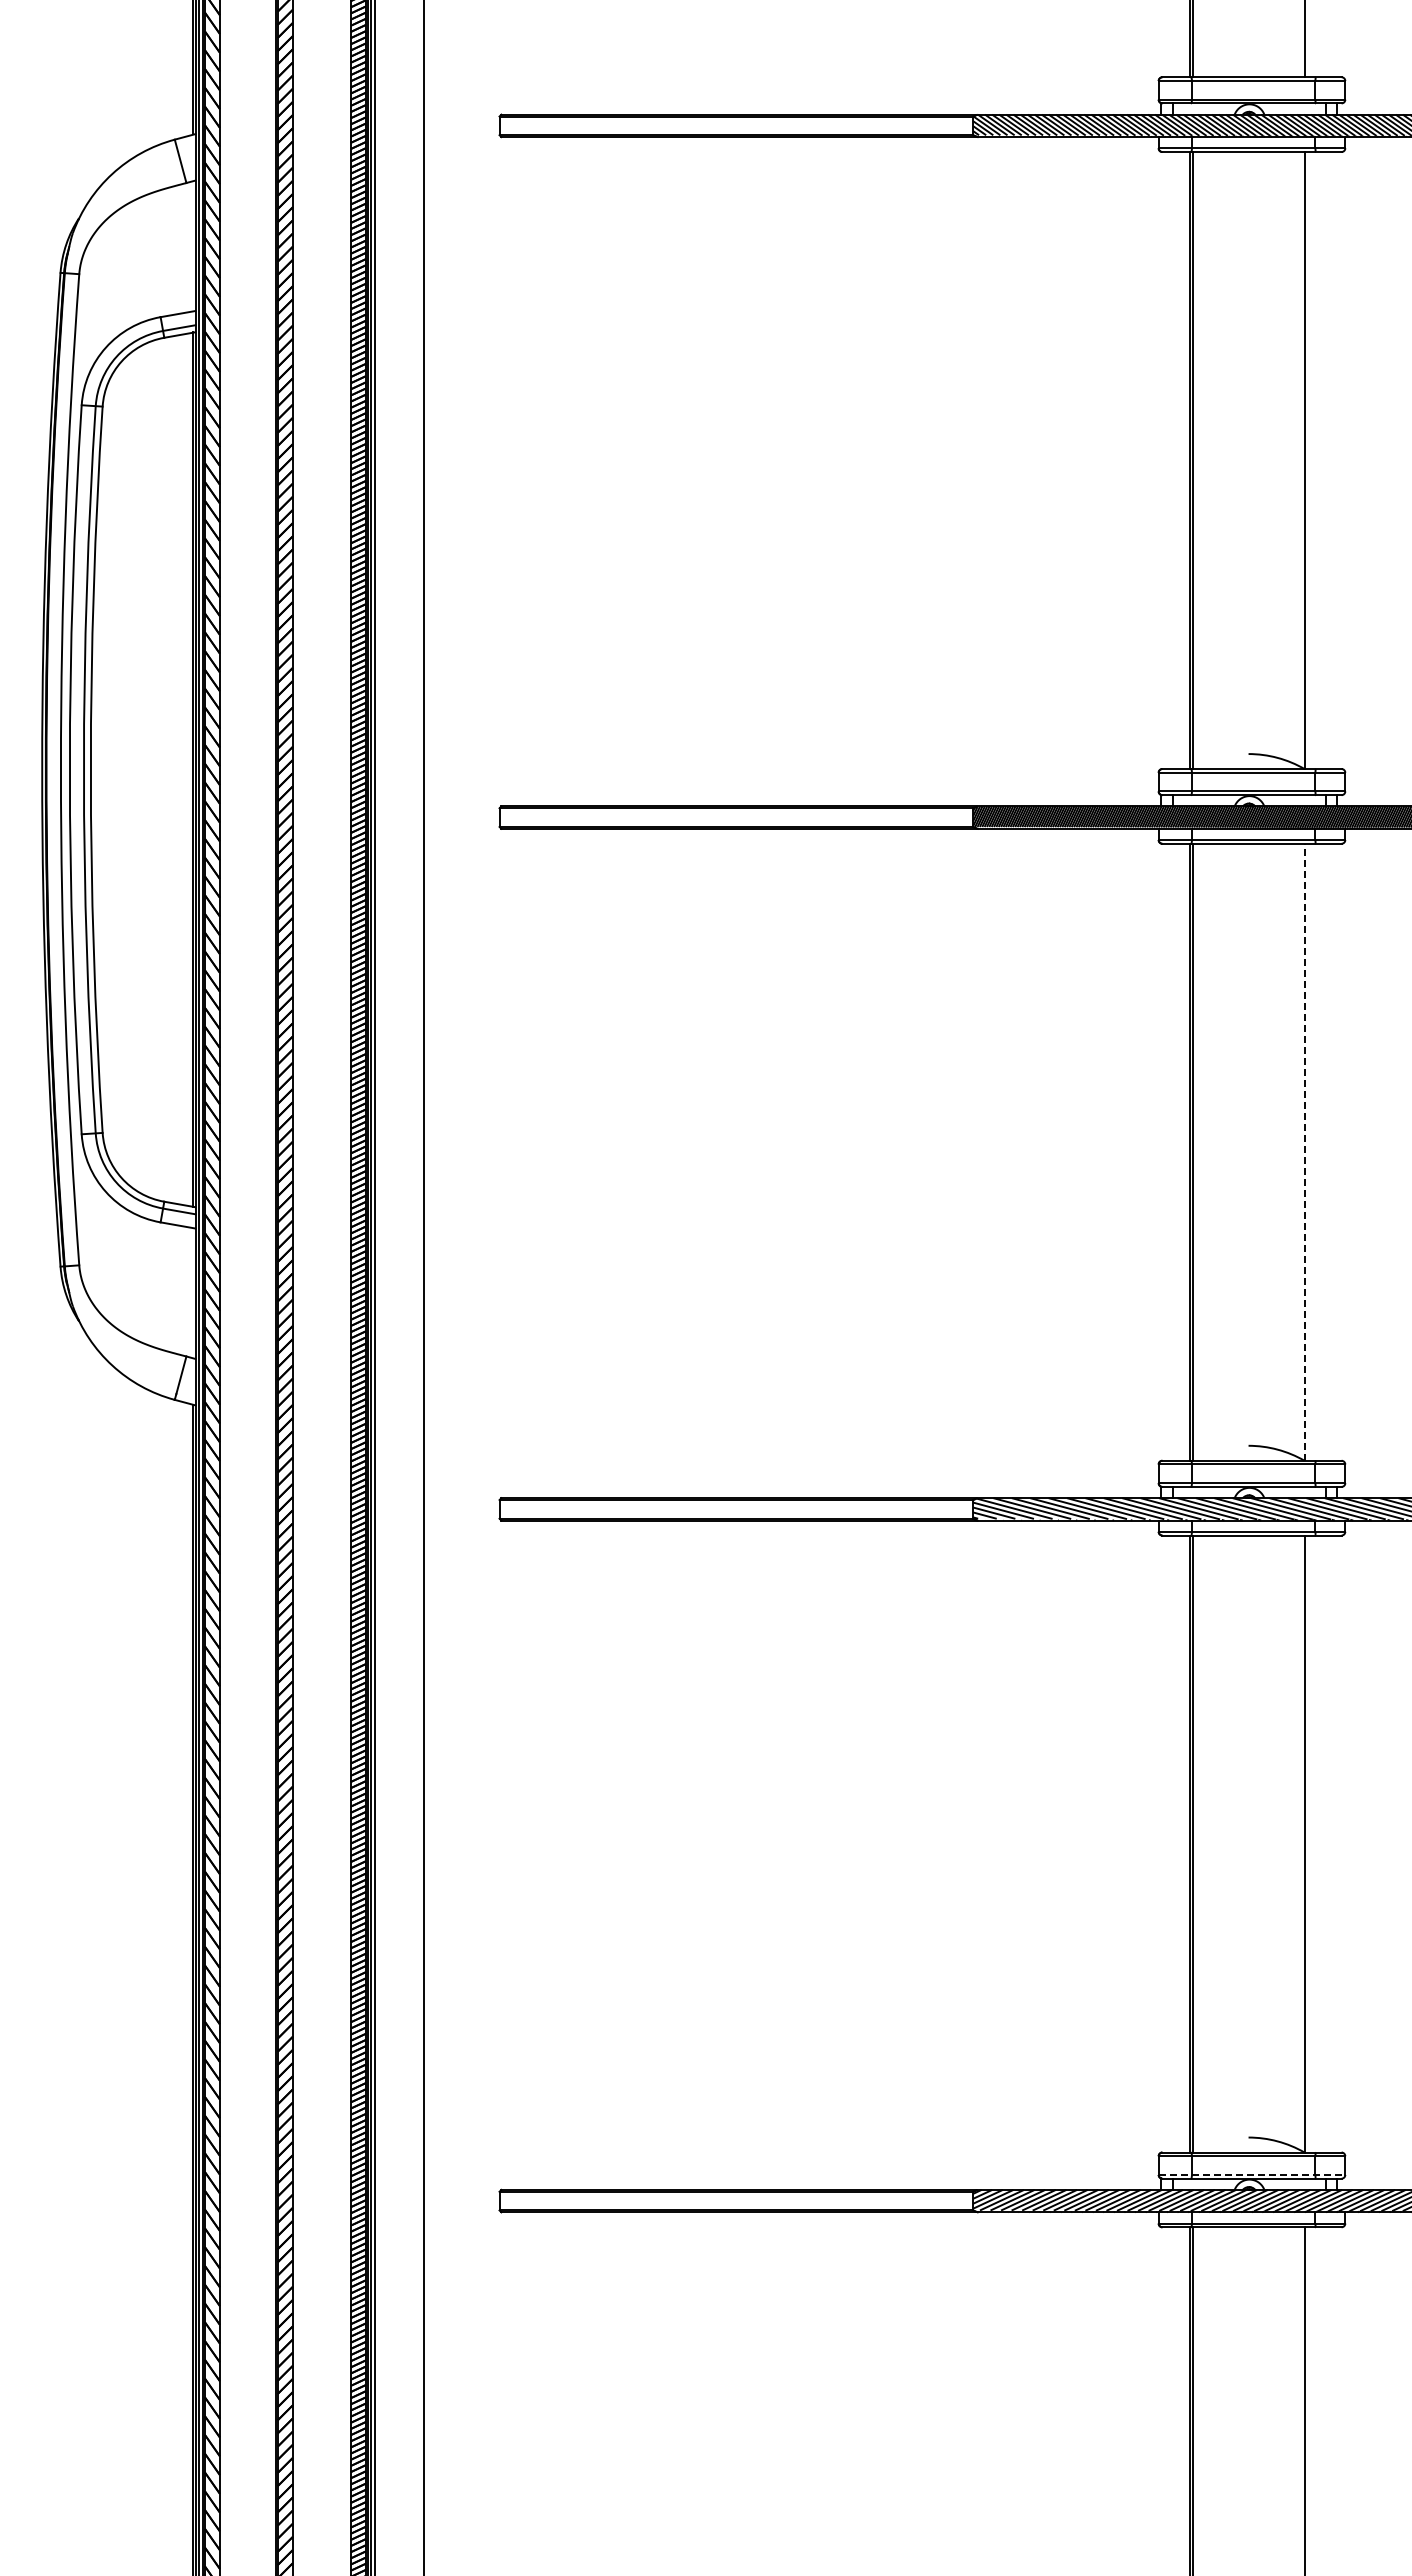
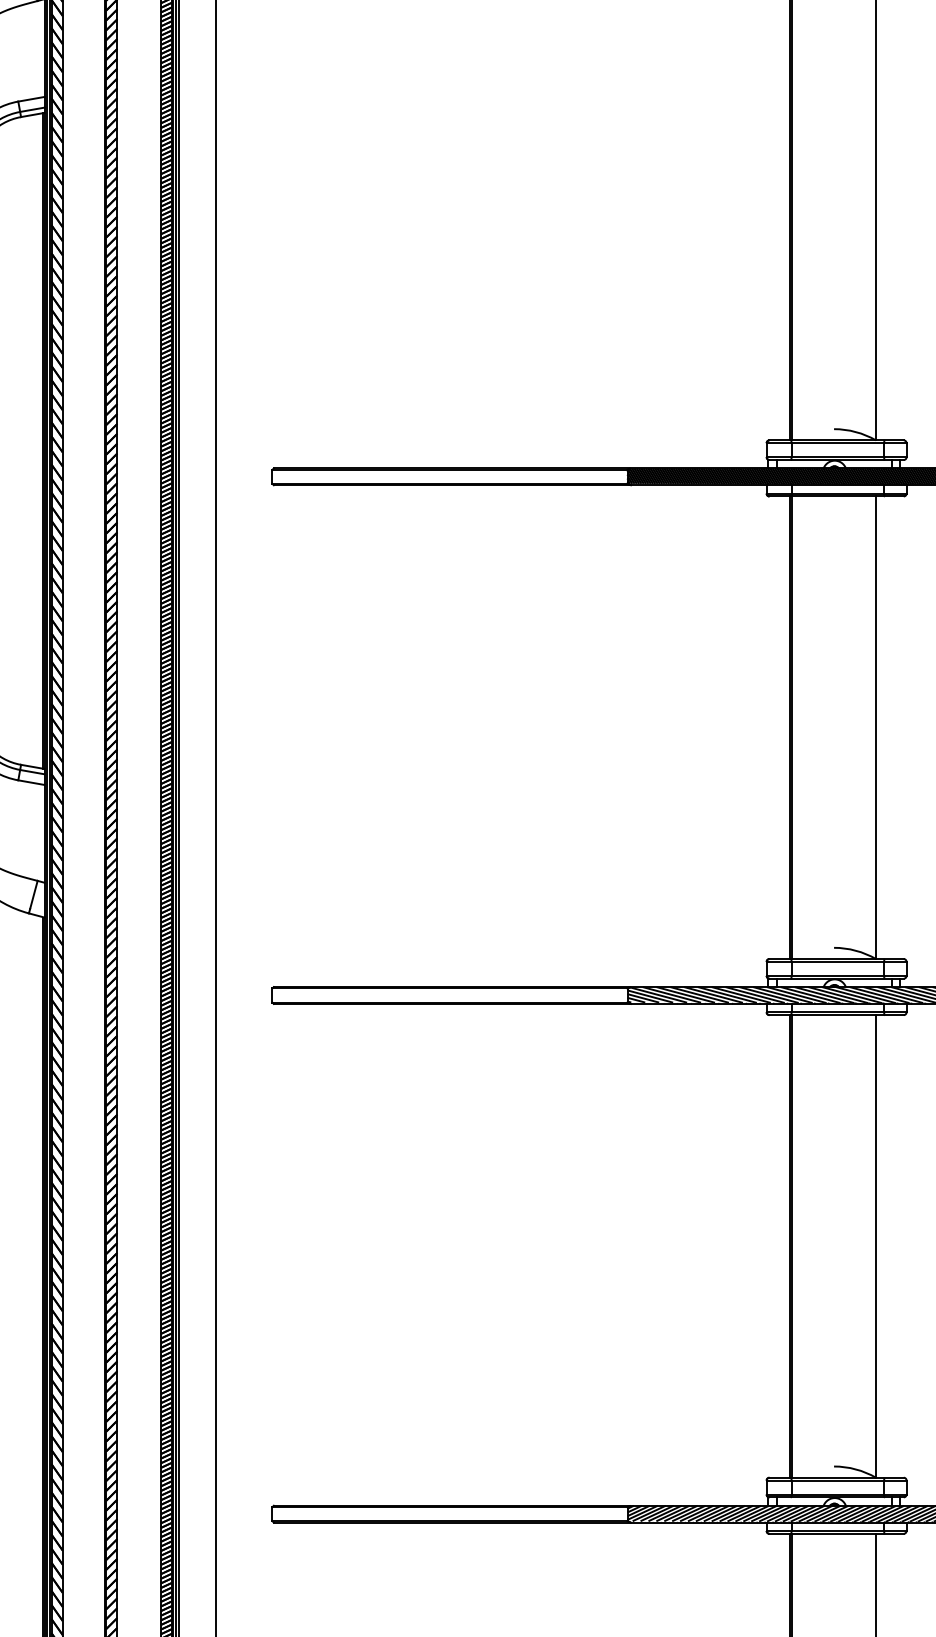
line: (1304, 1151) -> (875, 727), dashed -> solid
line: (1252, 2174) -> (837, 1494), dashed -> solid

